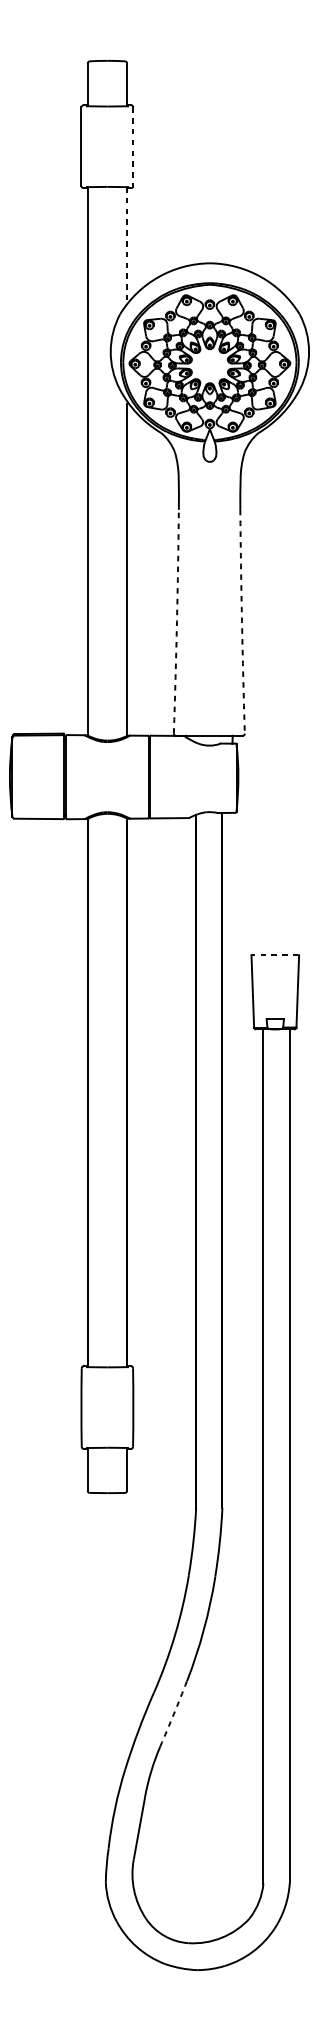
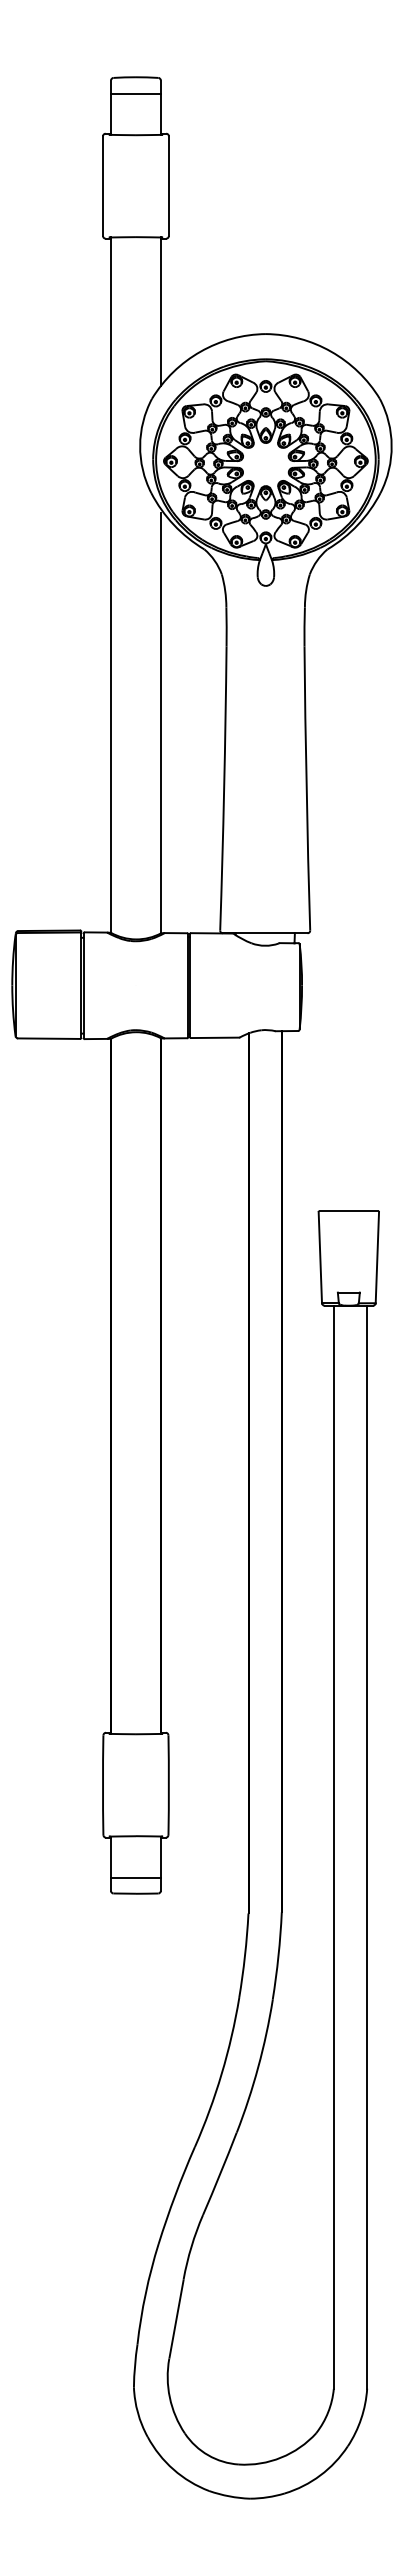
line: (107, 73) -> (135, 93), added
line: (133, 146) -> (168, 186), dashed -> solid
line: (126, 246) -> (160, 312), dashed -> solid
arc: (177, 621) -> (224, 788), dashed -> solid
arc: (241, 621) -> (306, 788), dashed -> solid
line: (275, 955) -> (348, 1211), dashed -> solid
line: (107, 1480) -> (135, 1877), added
arc: (174, 1713) -> (220, 2173), dashed -> solid

